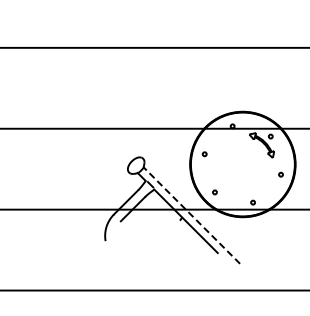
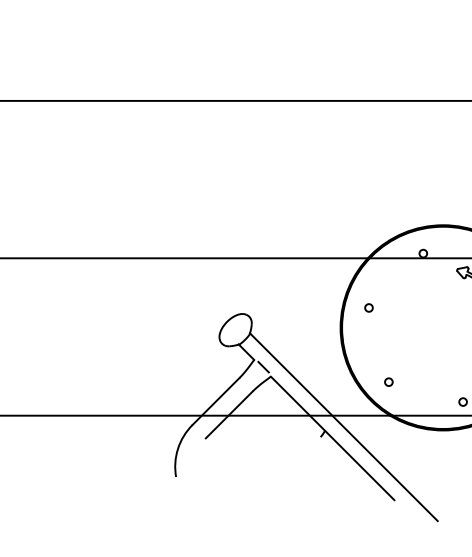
line: (191, 215) -> (343, 427), dashed -> solid

